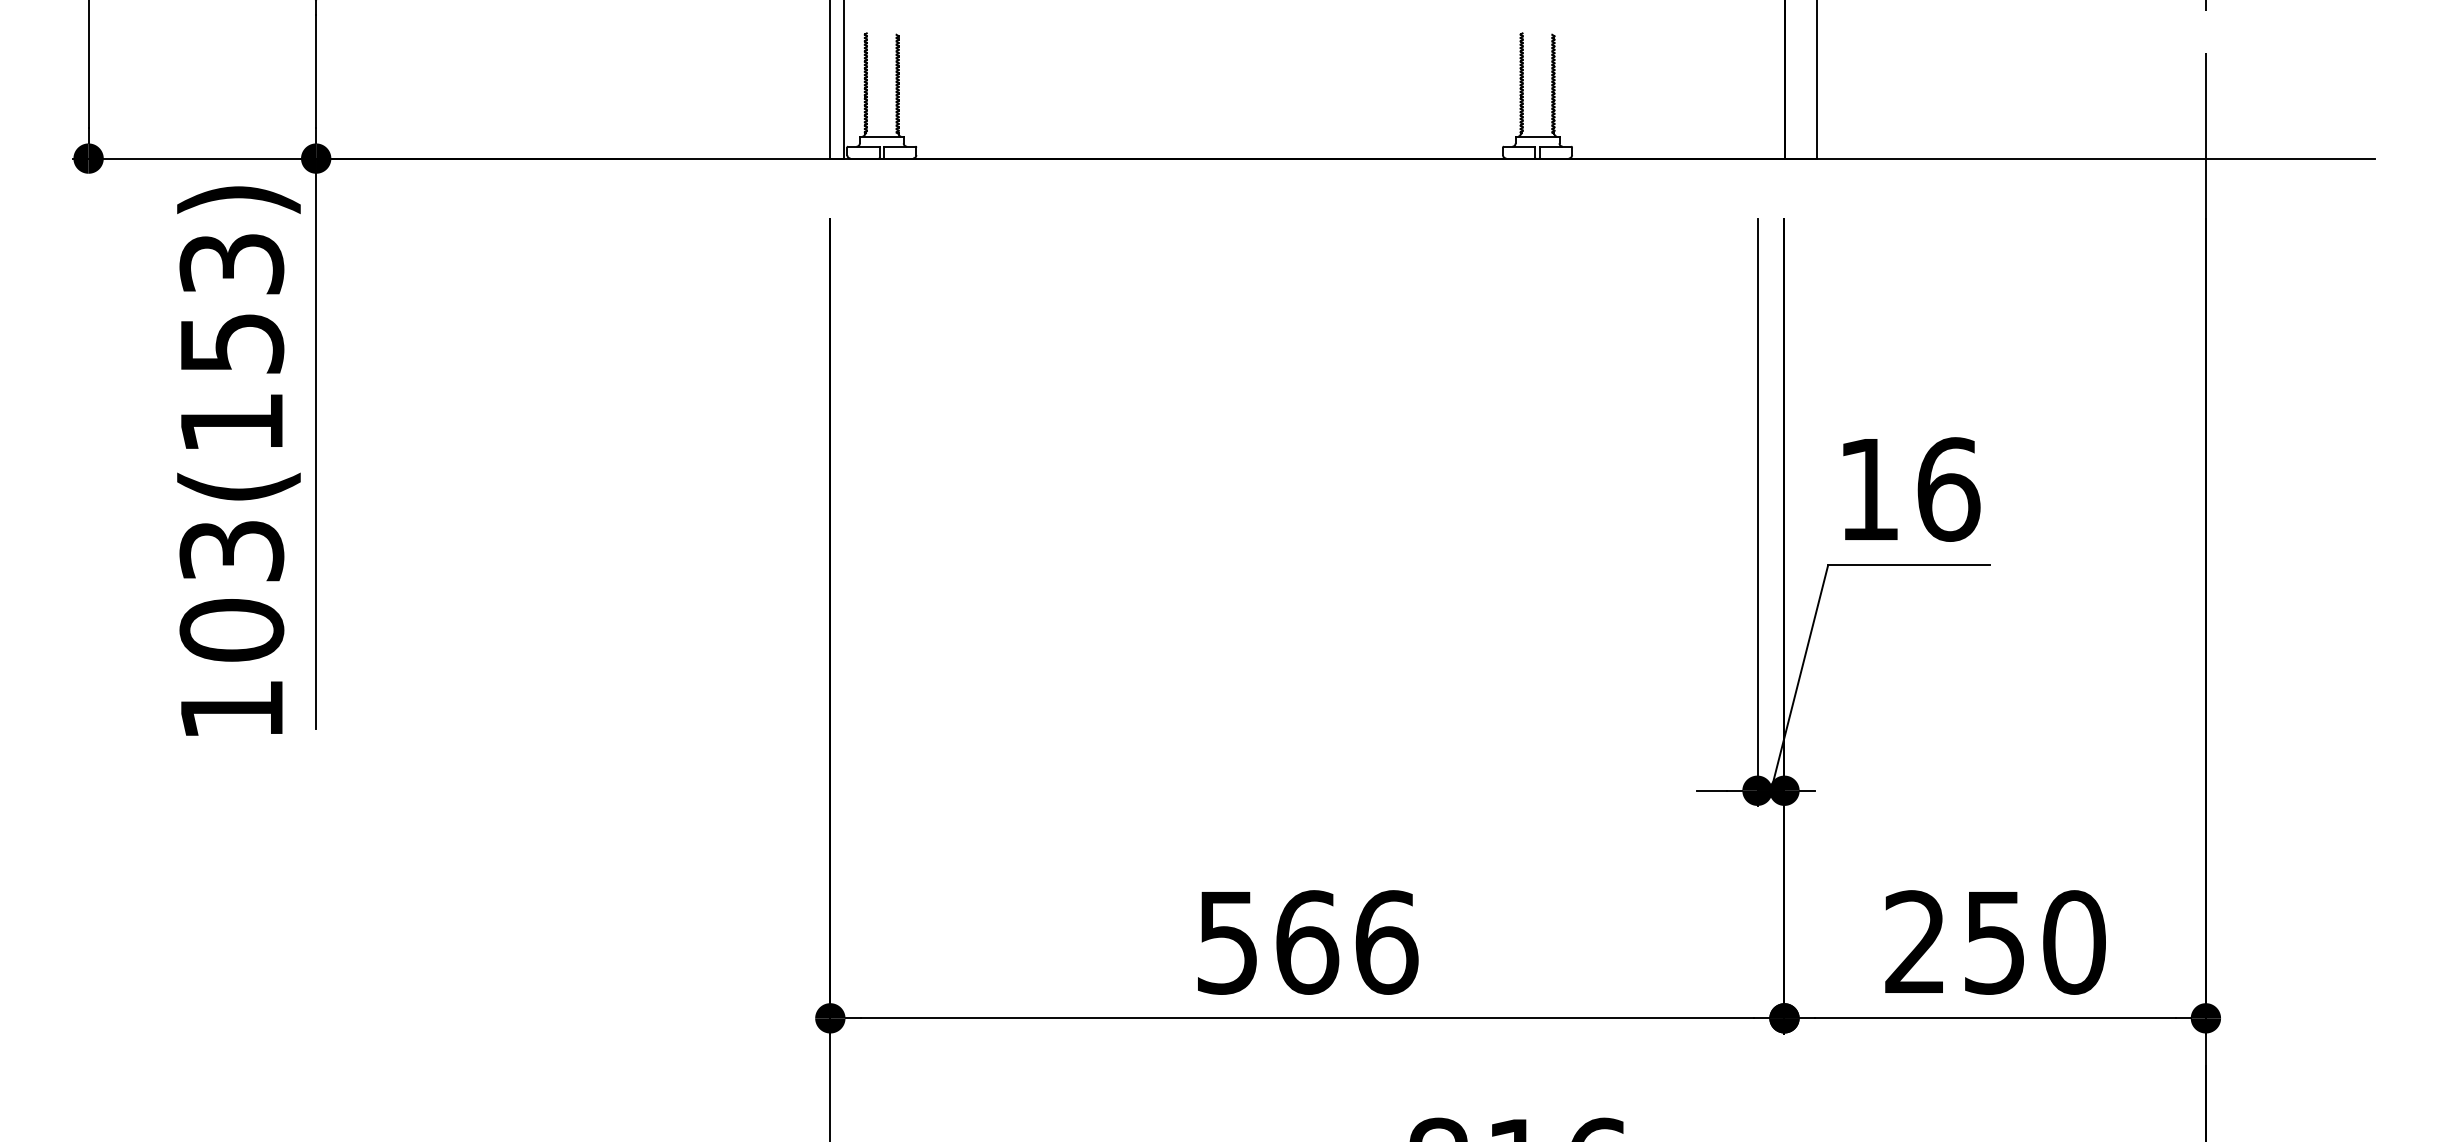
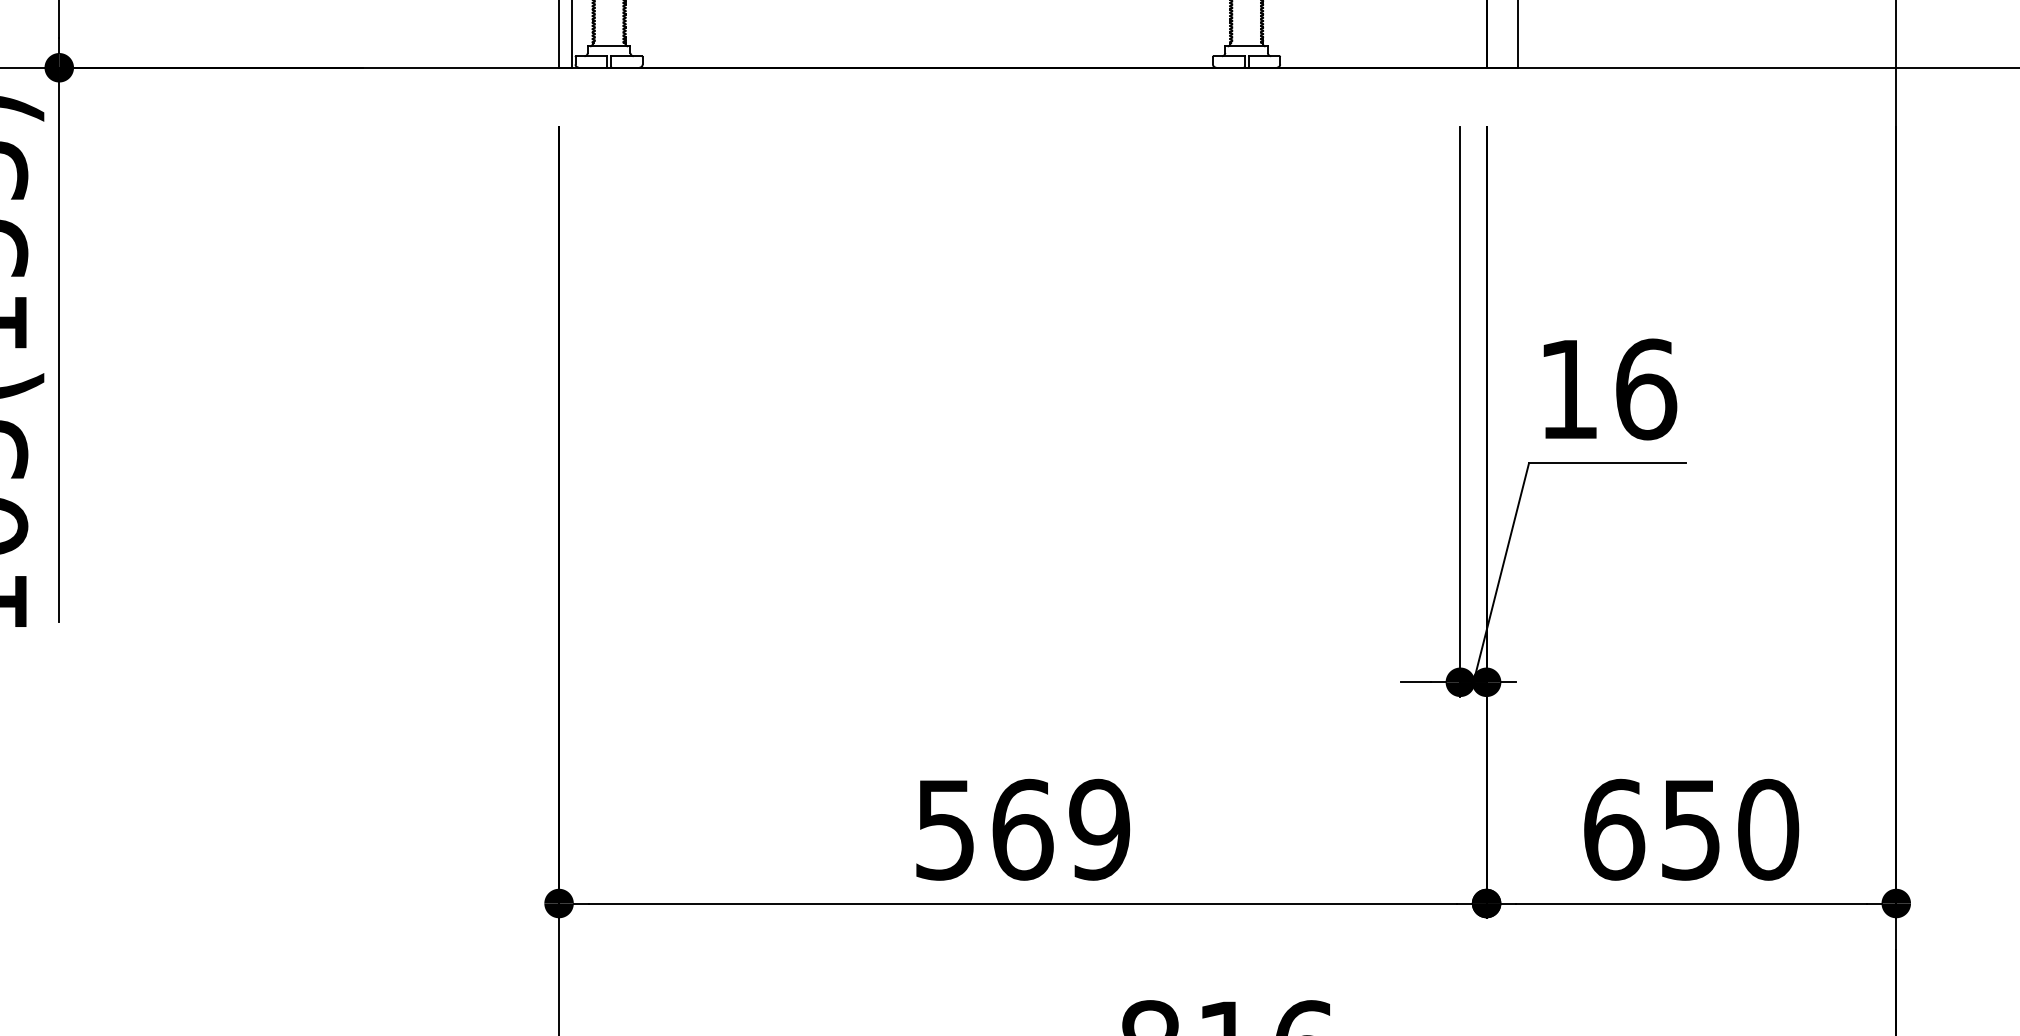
text: (1386, 942) -> (1099, 829), 566 -> 569
text: (1915, 942) -> (1613, 829), 250 -> 650

